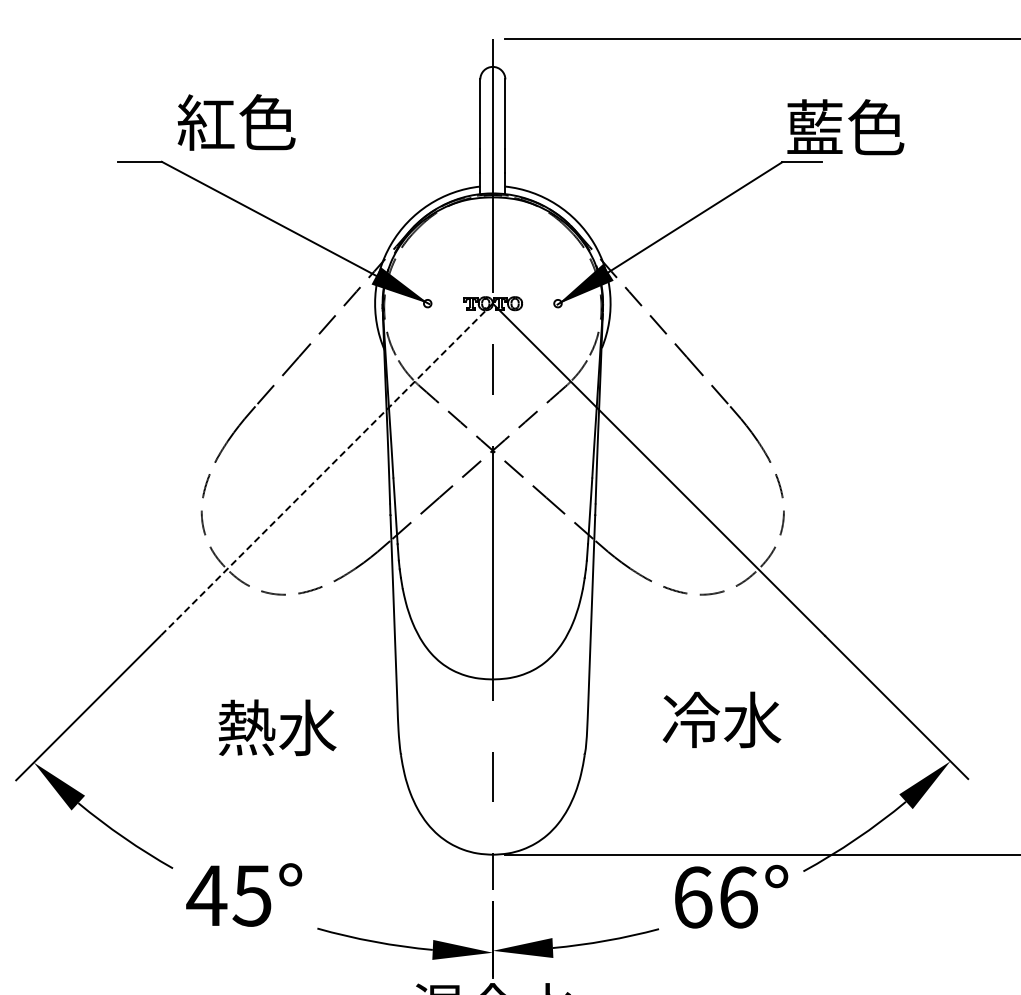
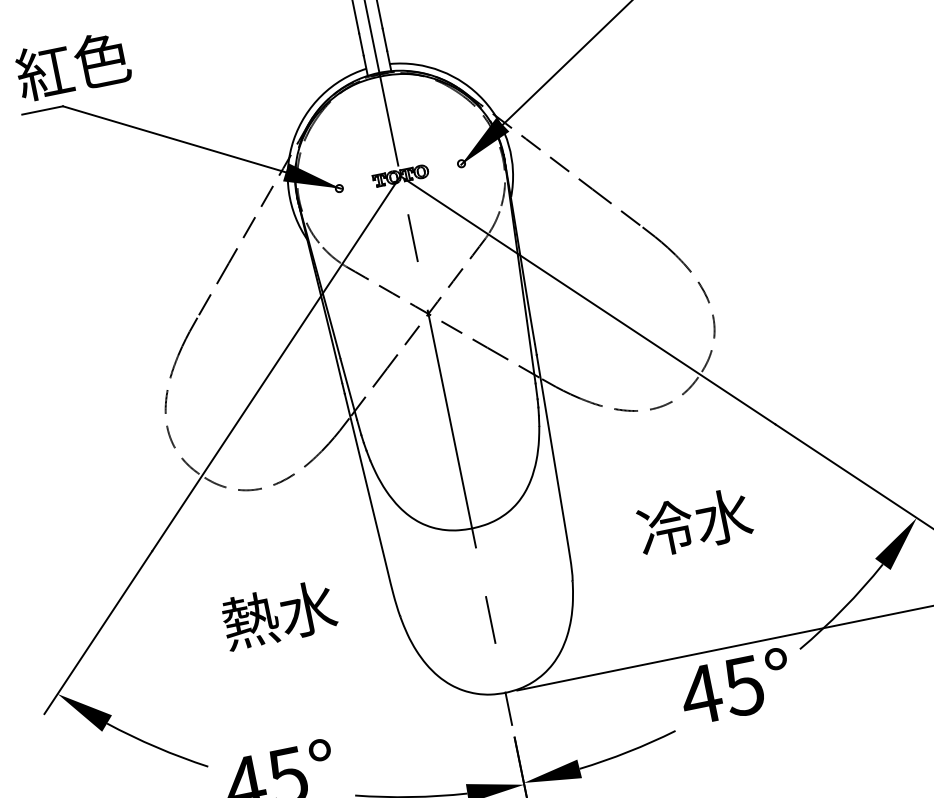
text: (236, 122) -> (73, 65), moved
line: (326, 469) -> (276, 363), dashed -> solid
text: (714, 897) -> (721, 690), 66° -> 45°

